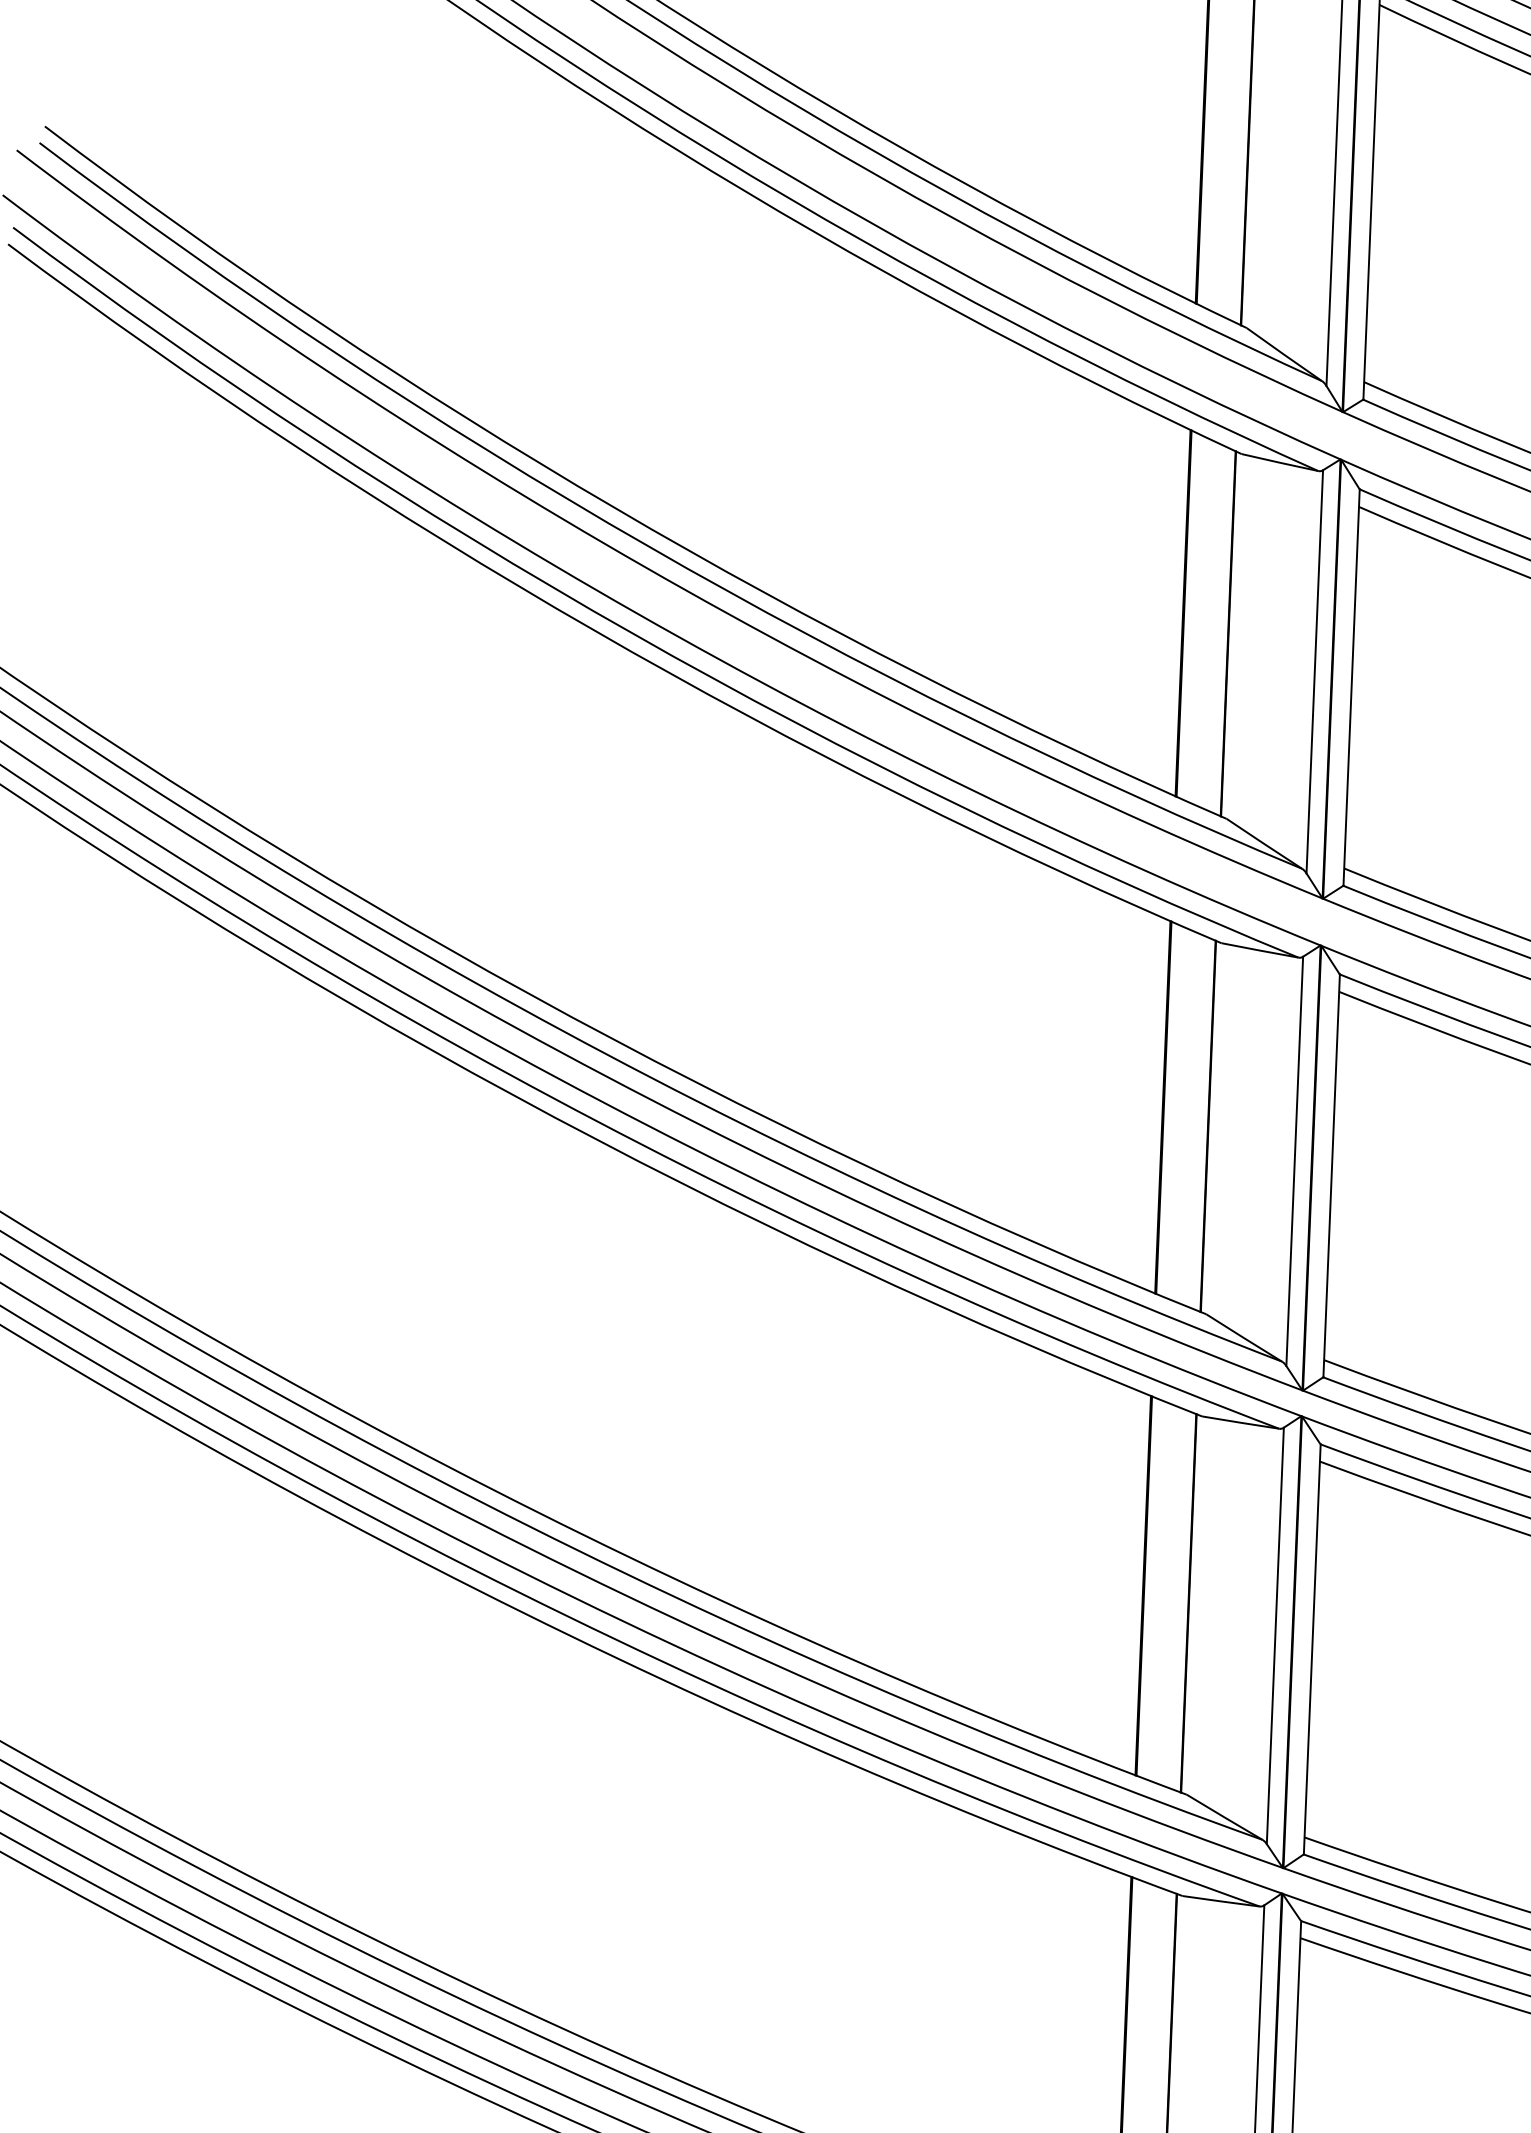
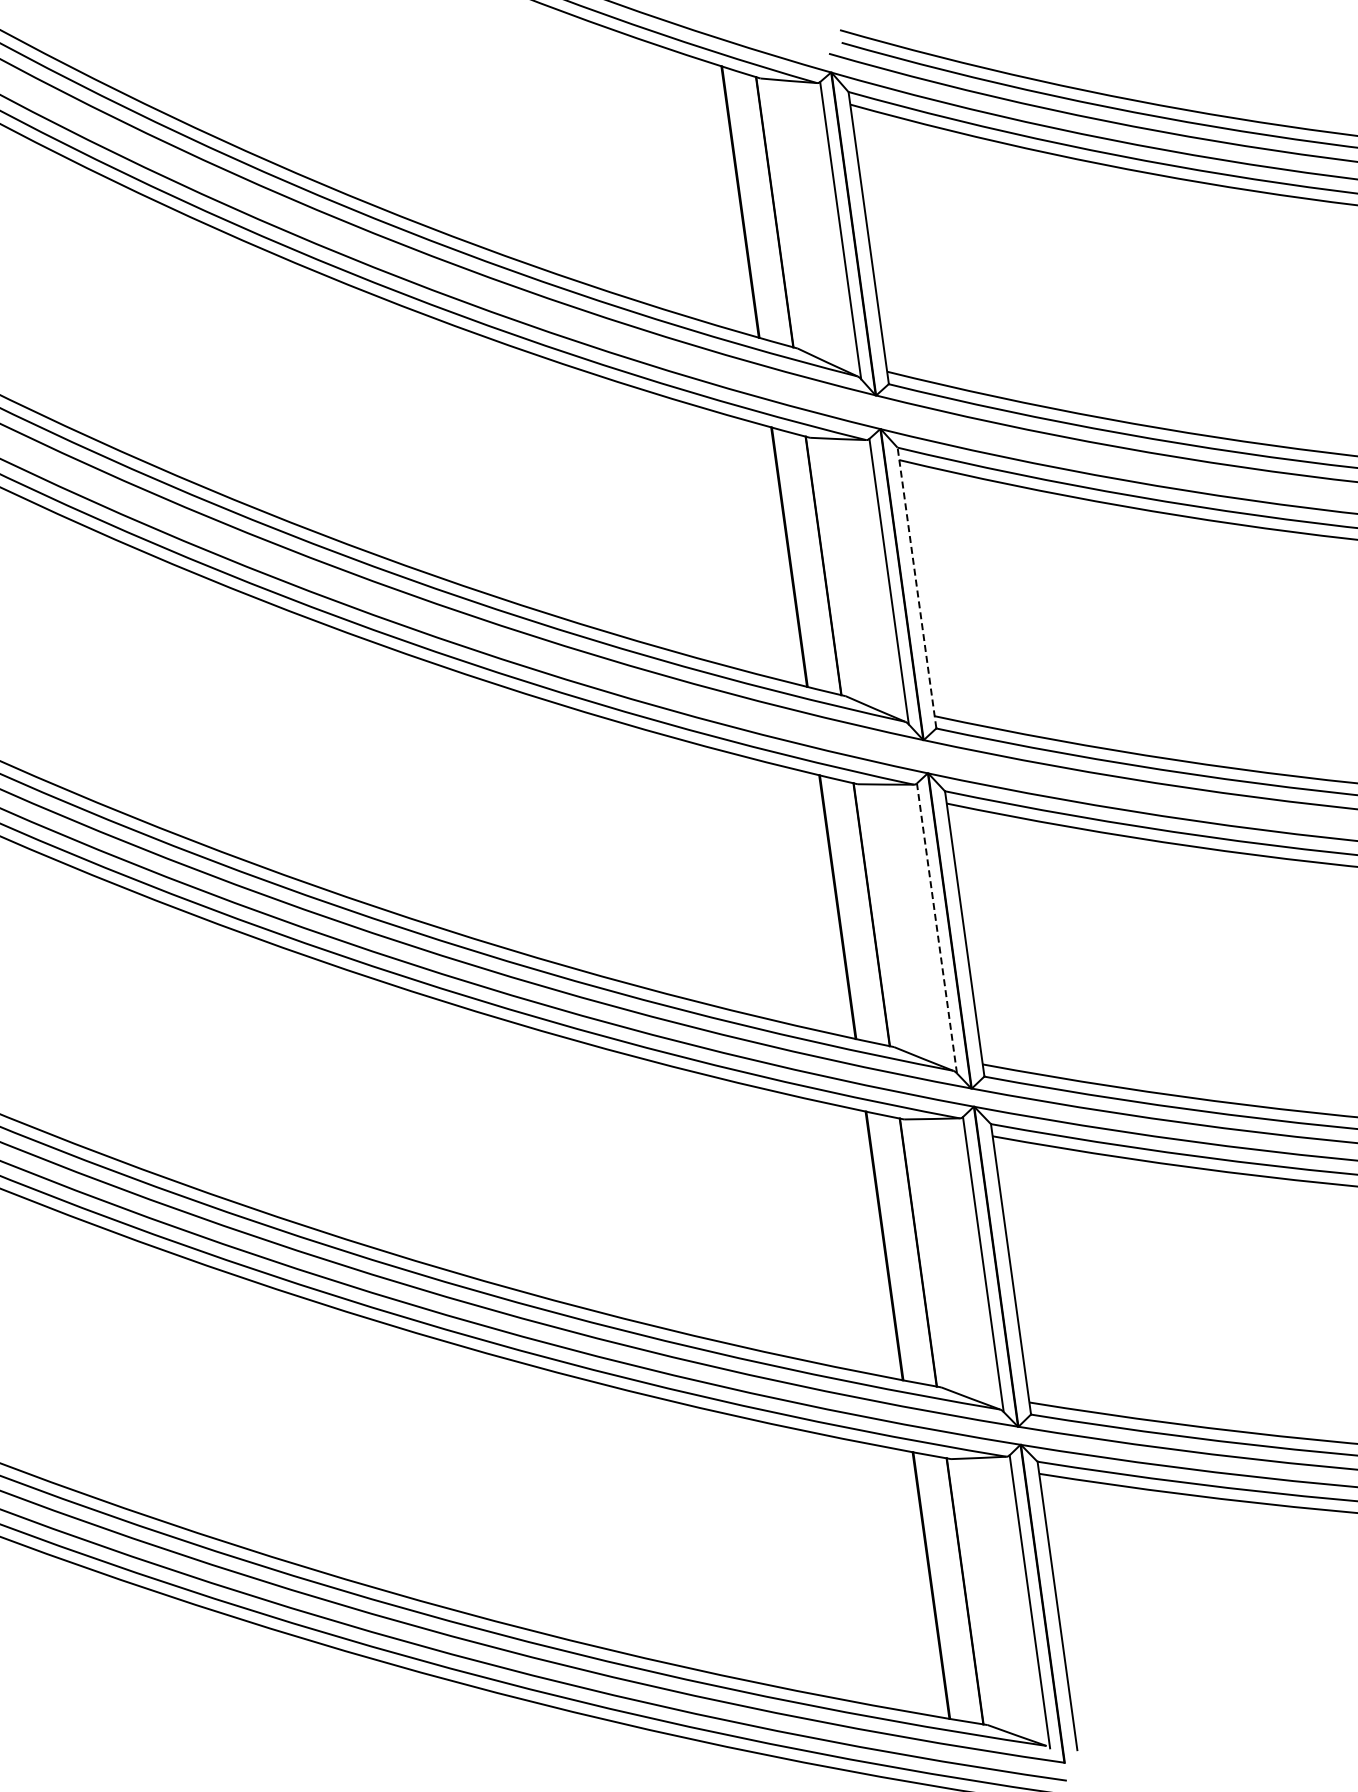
line: (1351, 686) -> (916, 587), solid -> dashed
line: (1294, 1160) -> (936, 927), solid -> dashed

